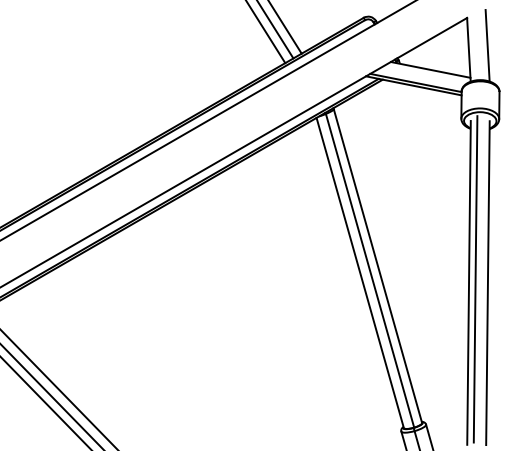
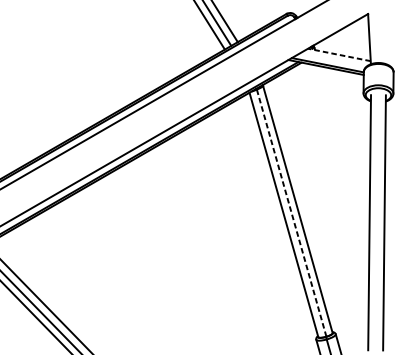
line: (487, 45) -> (384, 35), removed
line: (430, 69) -> (339, 54), solid -> dashed
line: (370, 270) -> (292, 212), solid -> dashed
line: (475, 279) -> (374, 220), removed

